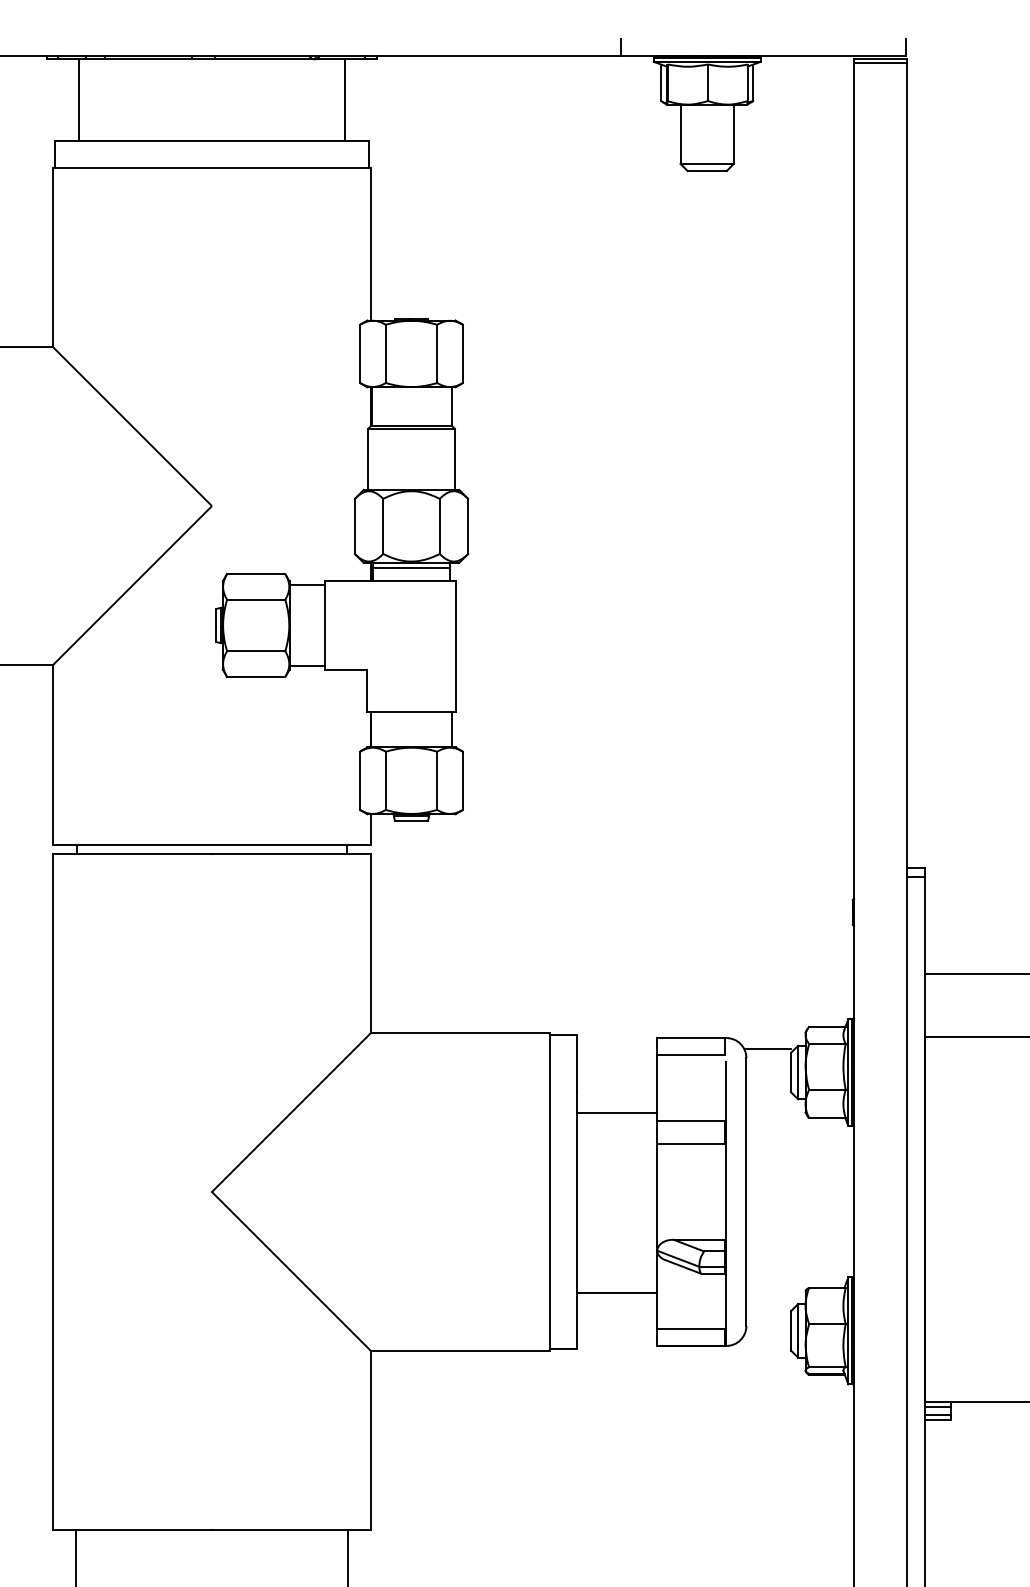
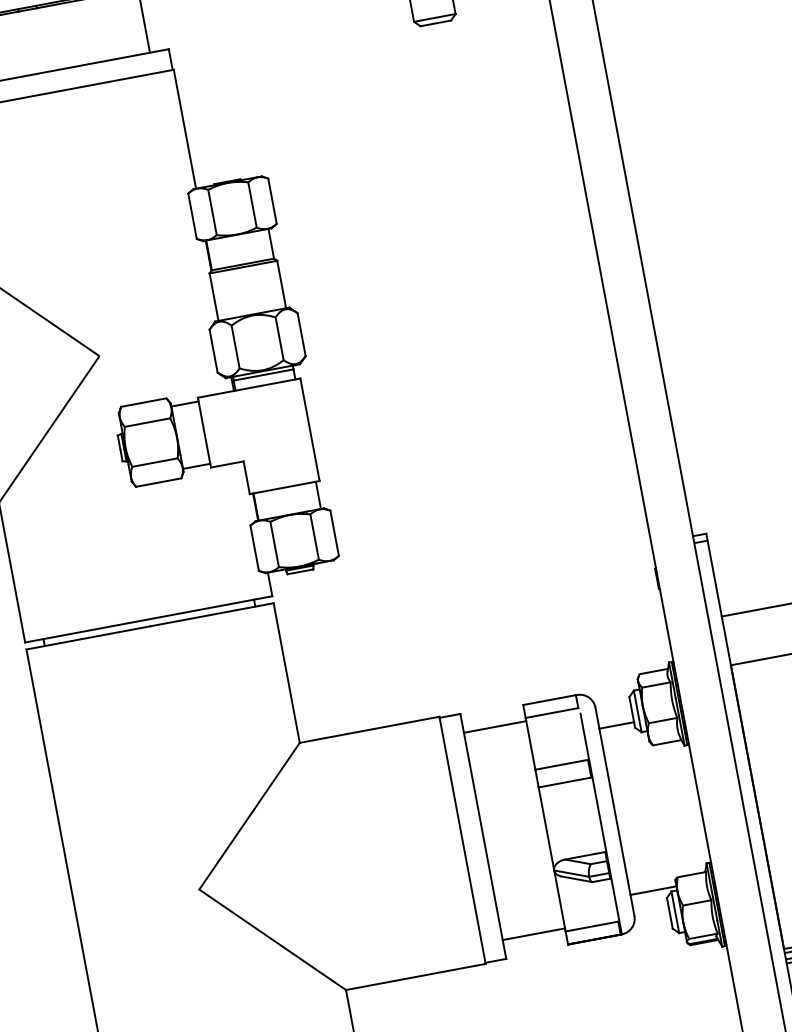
line: (768, 1049) -> (616, 725), moved
line: (617, 1112) -> (495, 726), moved
line: (617, 1293) -> (534, 934), moved
line: (775, 1298) -> (653, 890), added

